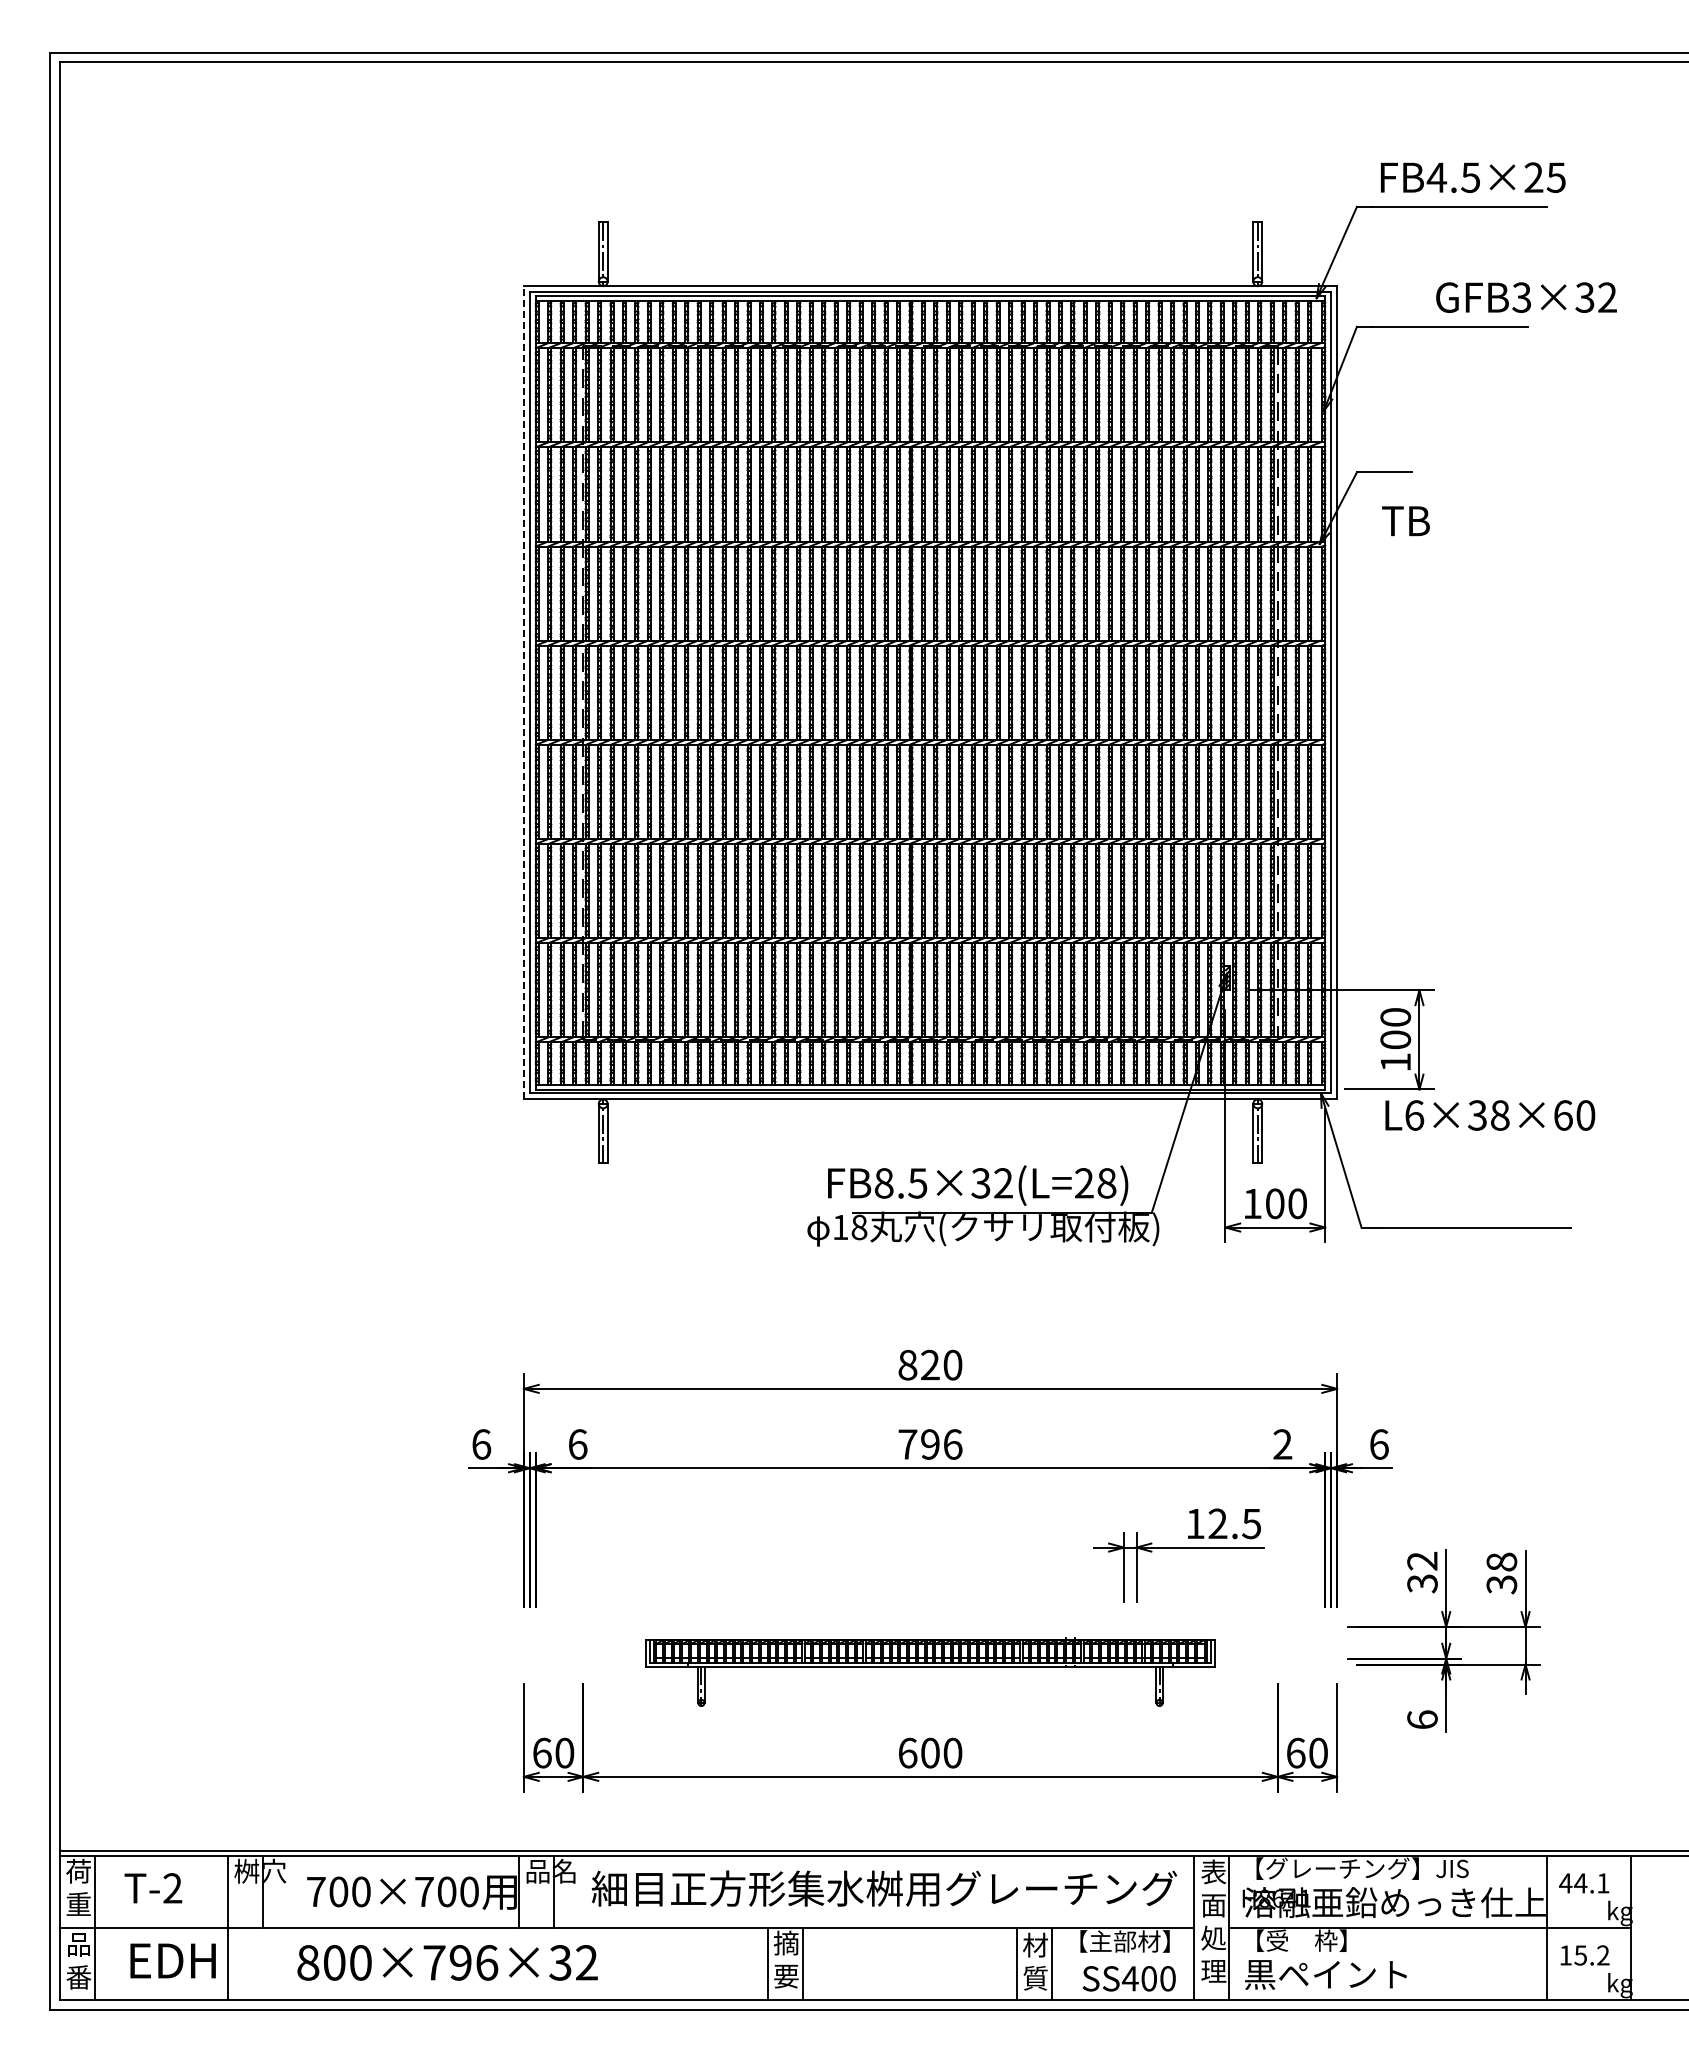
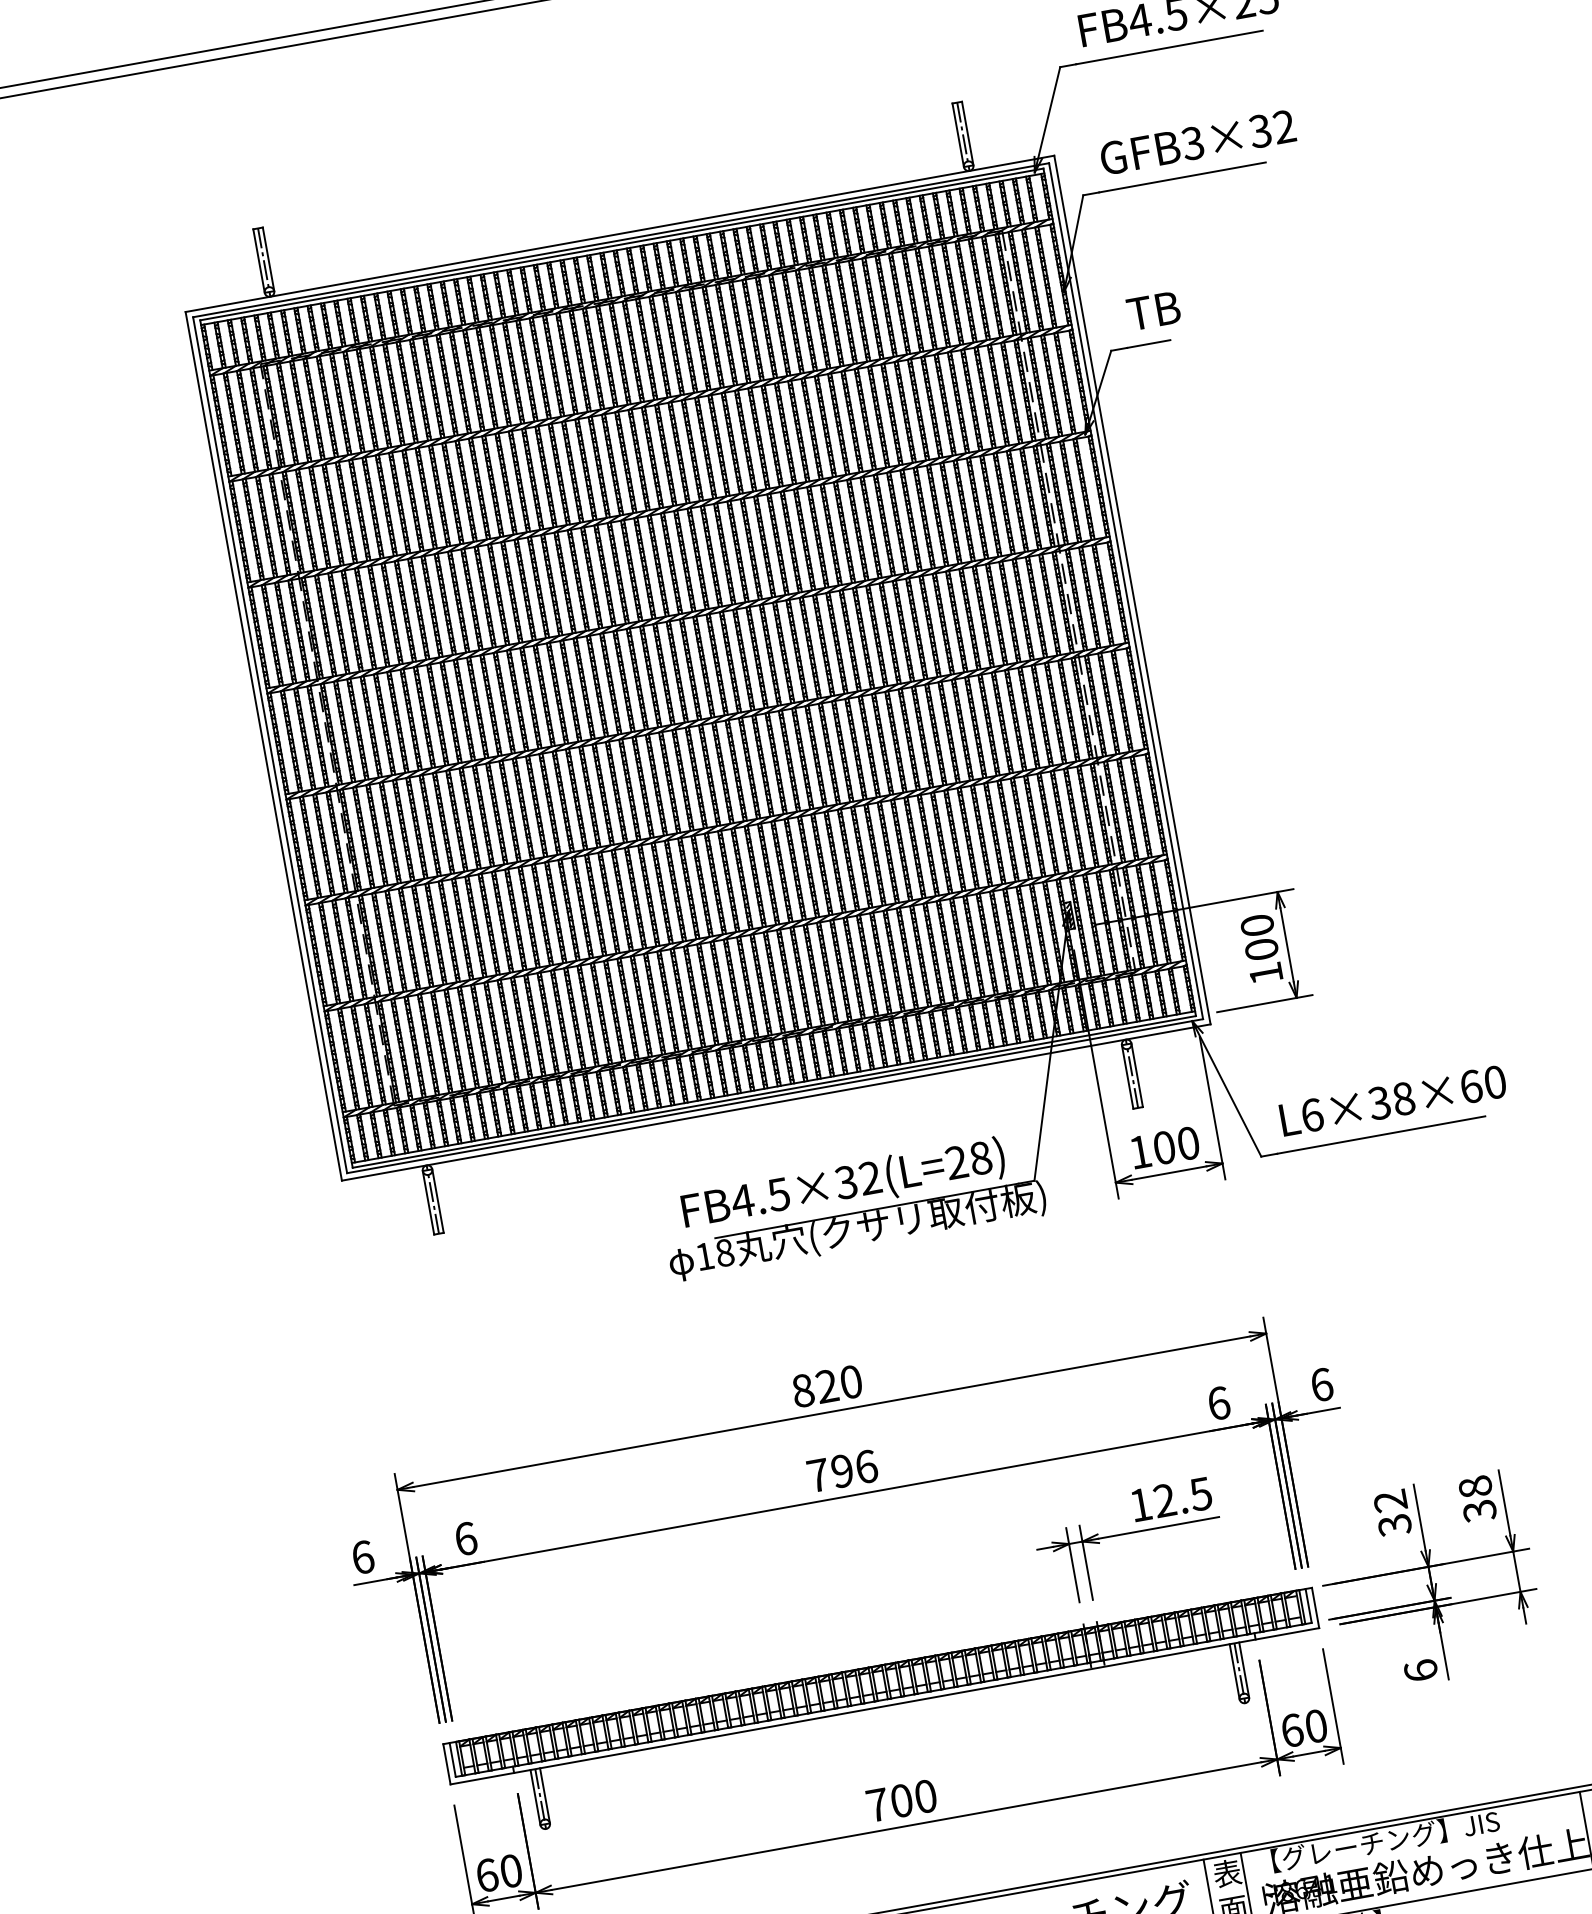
text: (1526, 297) -> (1197, 142), moved
text: (1405, 521) -> (1153, 311), moved
line: (523, 692) -> (263, 746), dashed -> solid
text: (1490, 1115) -> (1393, 1100), moved
text: (883, 1183) -> (742, 1201), FB8.5×32(L=28) -> FB4.5×32(L=28)
text: (1282, 1444) -> (1218, 1403), 2 -> 6
part: (930, 1671) -> (886, 1713), size x1.43
text: (907, 1752) -> (877, 1804), 600 -> 700

